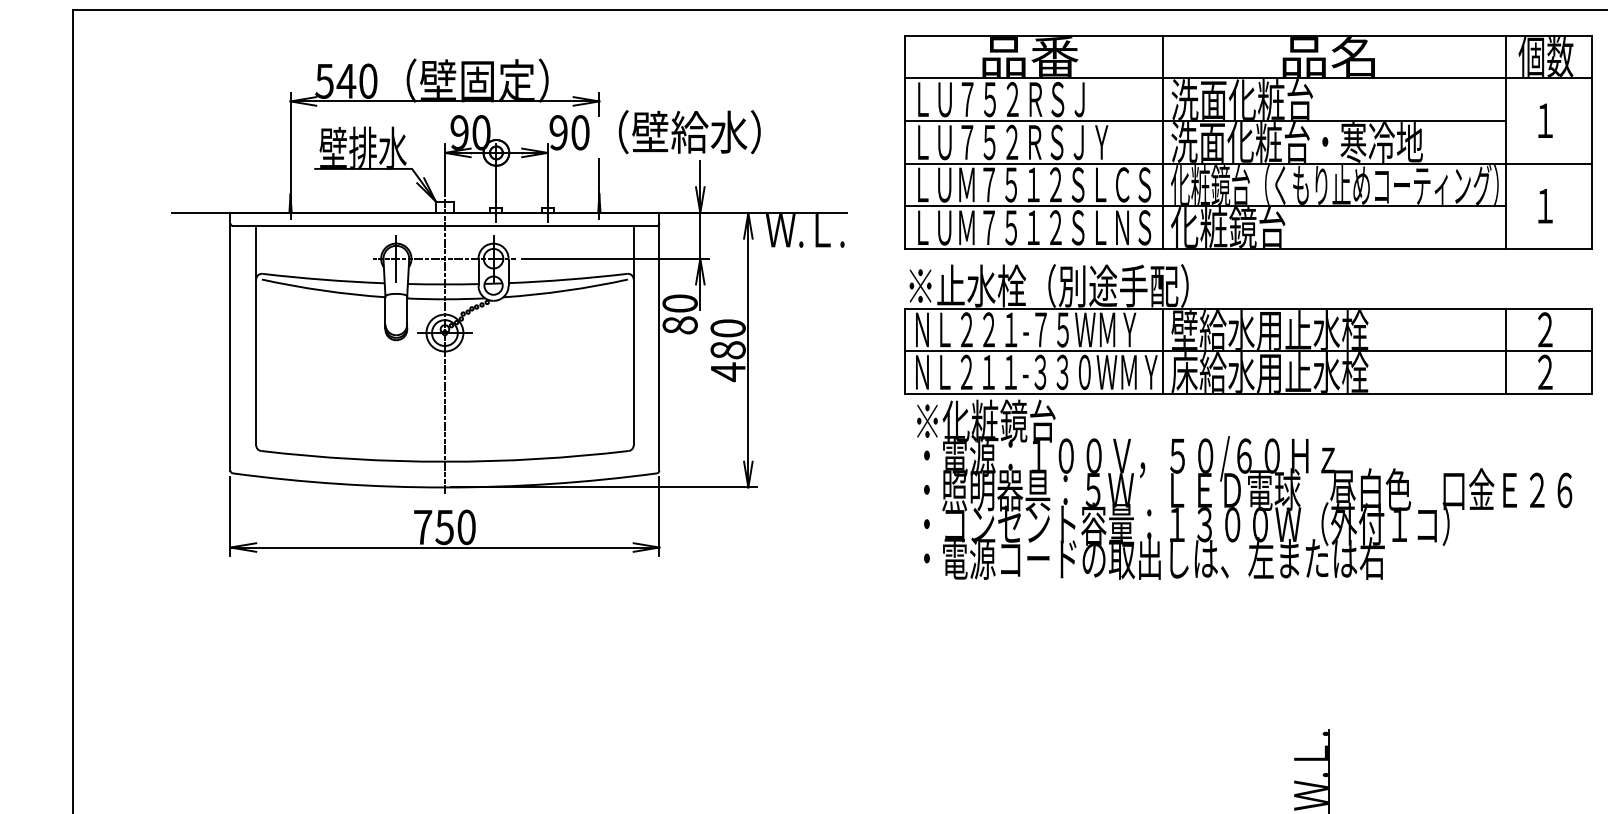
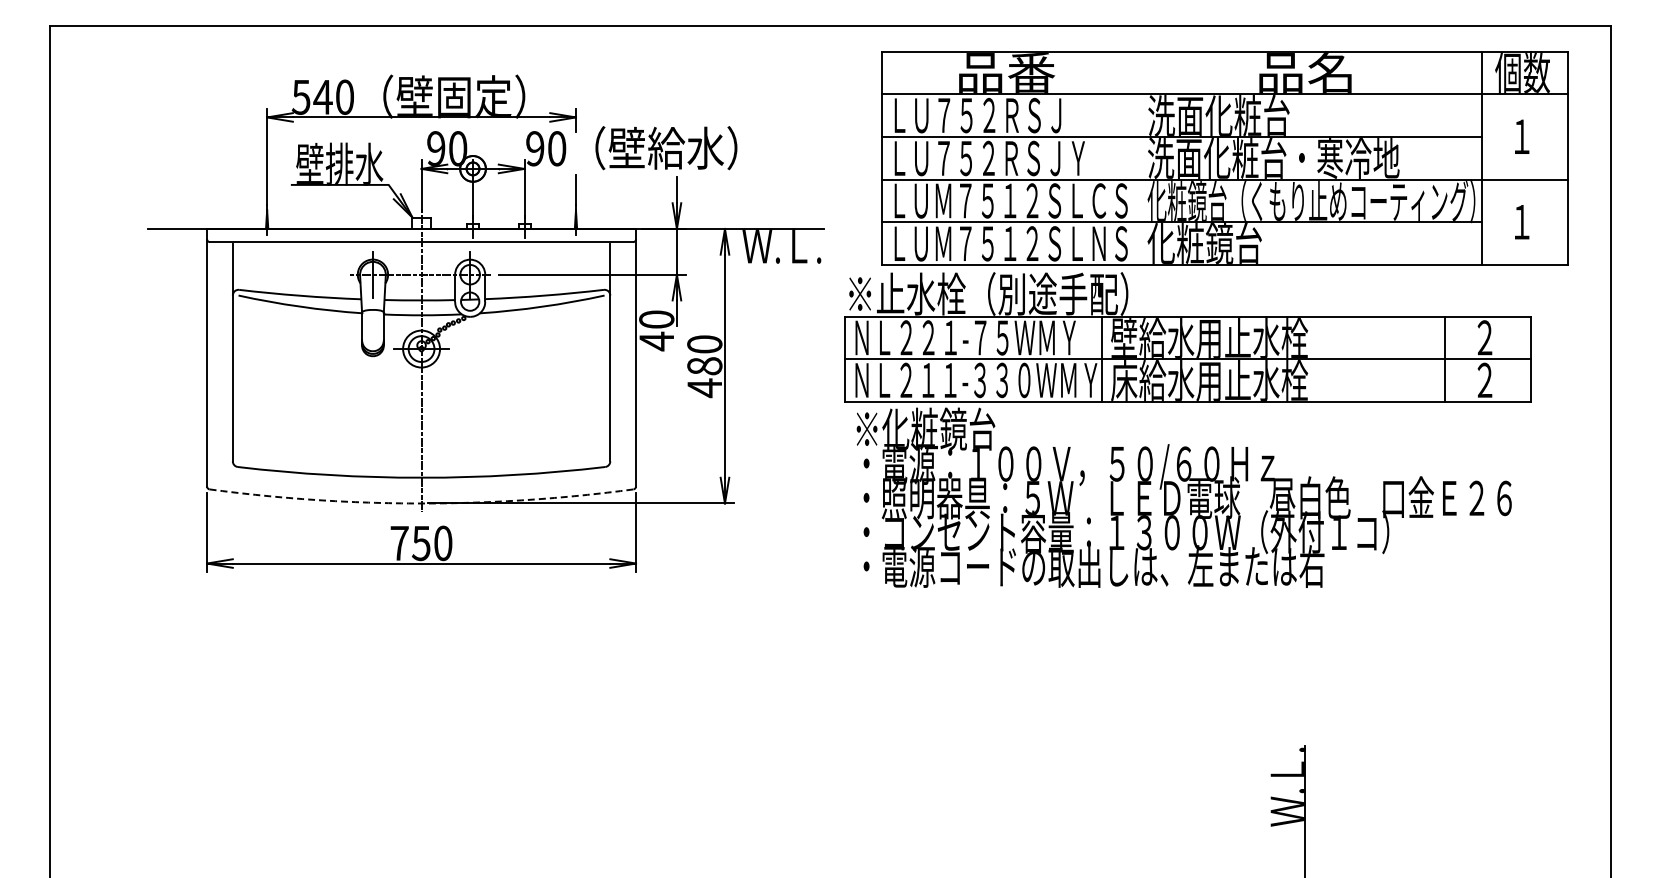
line: (1162, 142) -> (1139, 158), removed
text: (679, 325) -> (656, 341), 80 -> 40
part: (1247, 438) -> (1187, 446), moved
arc: (444, 487) -> (421, 503), solid -> dashed

